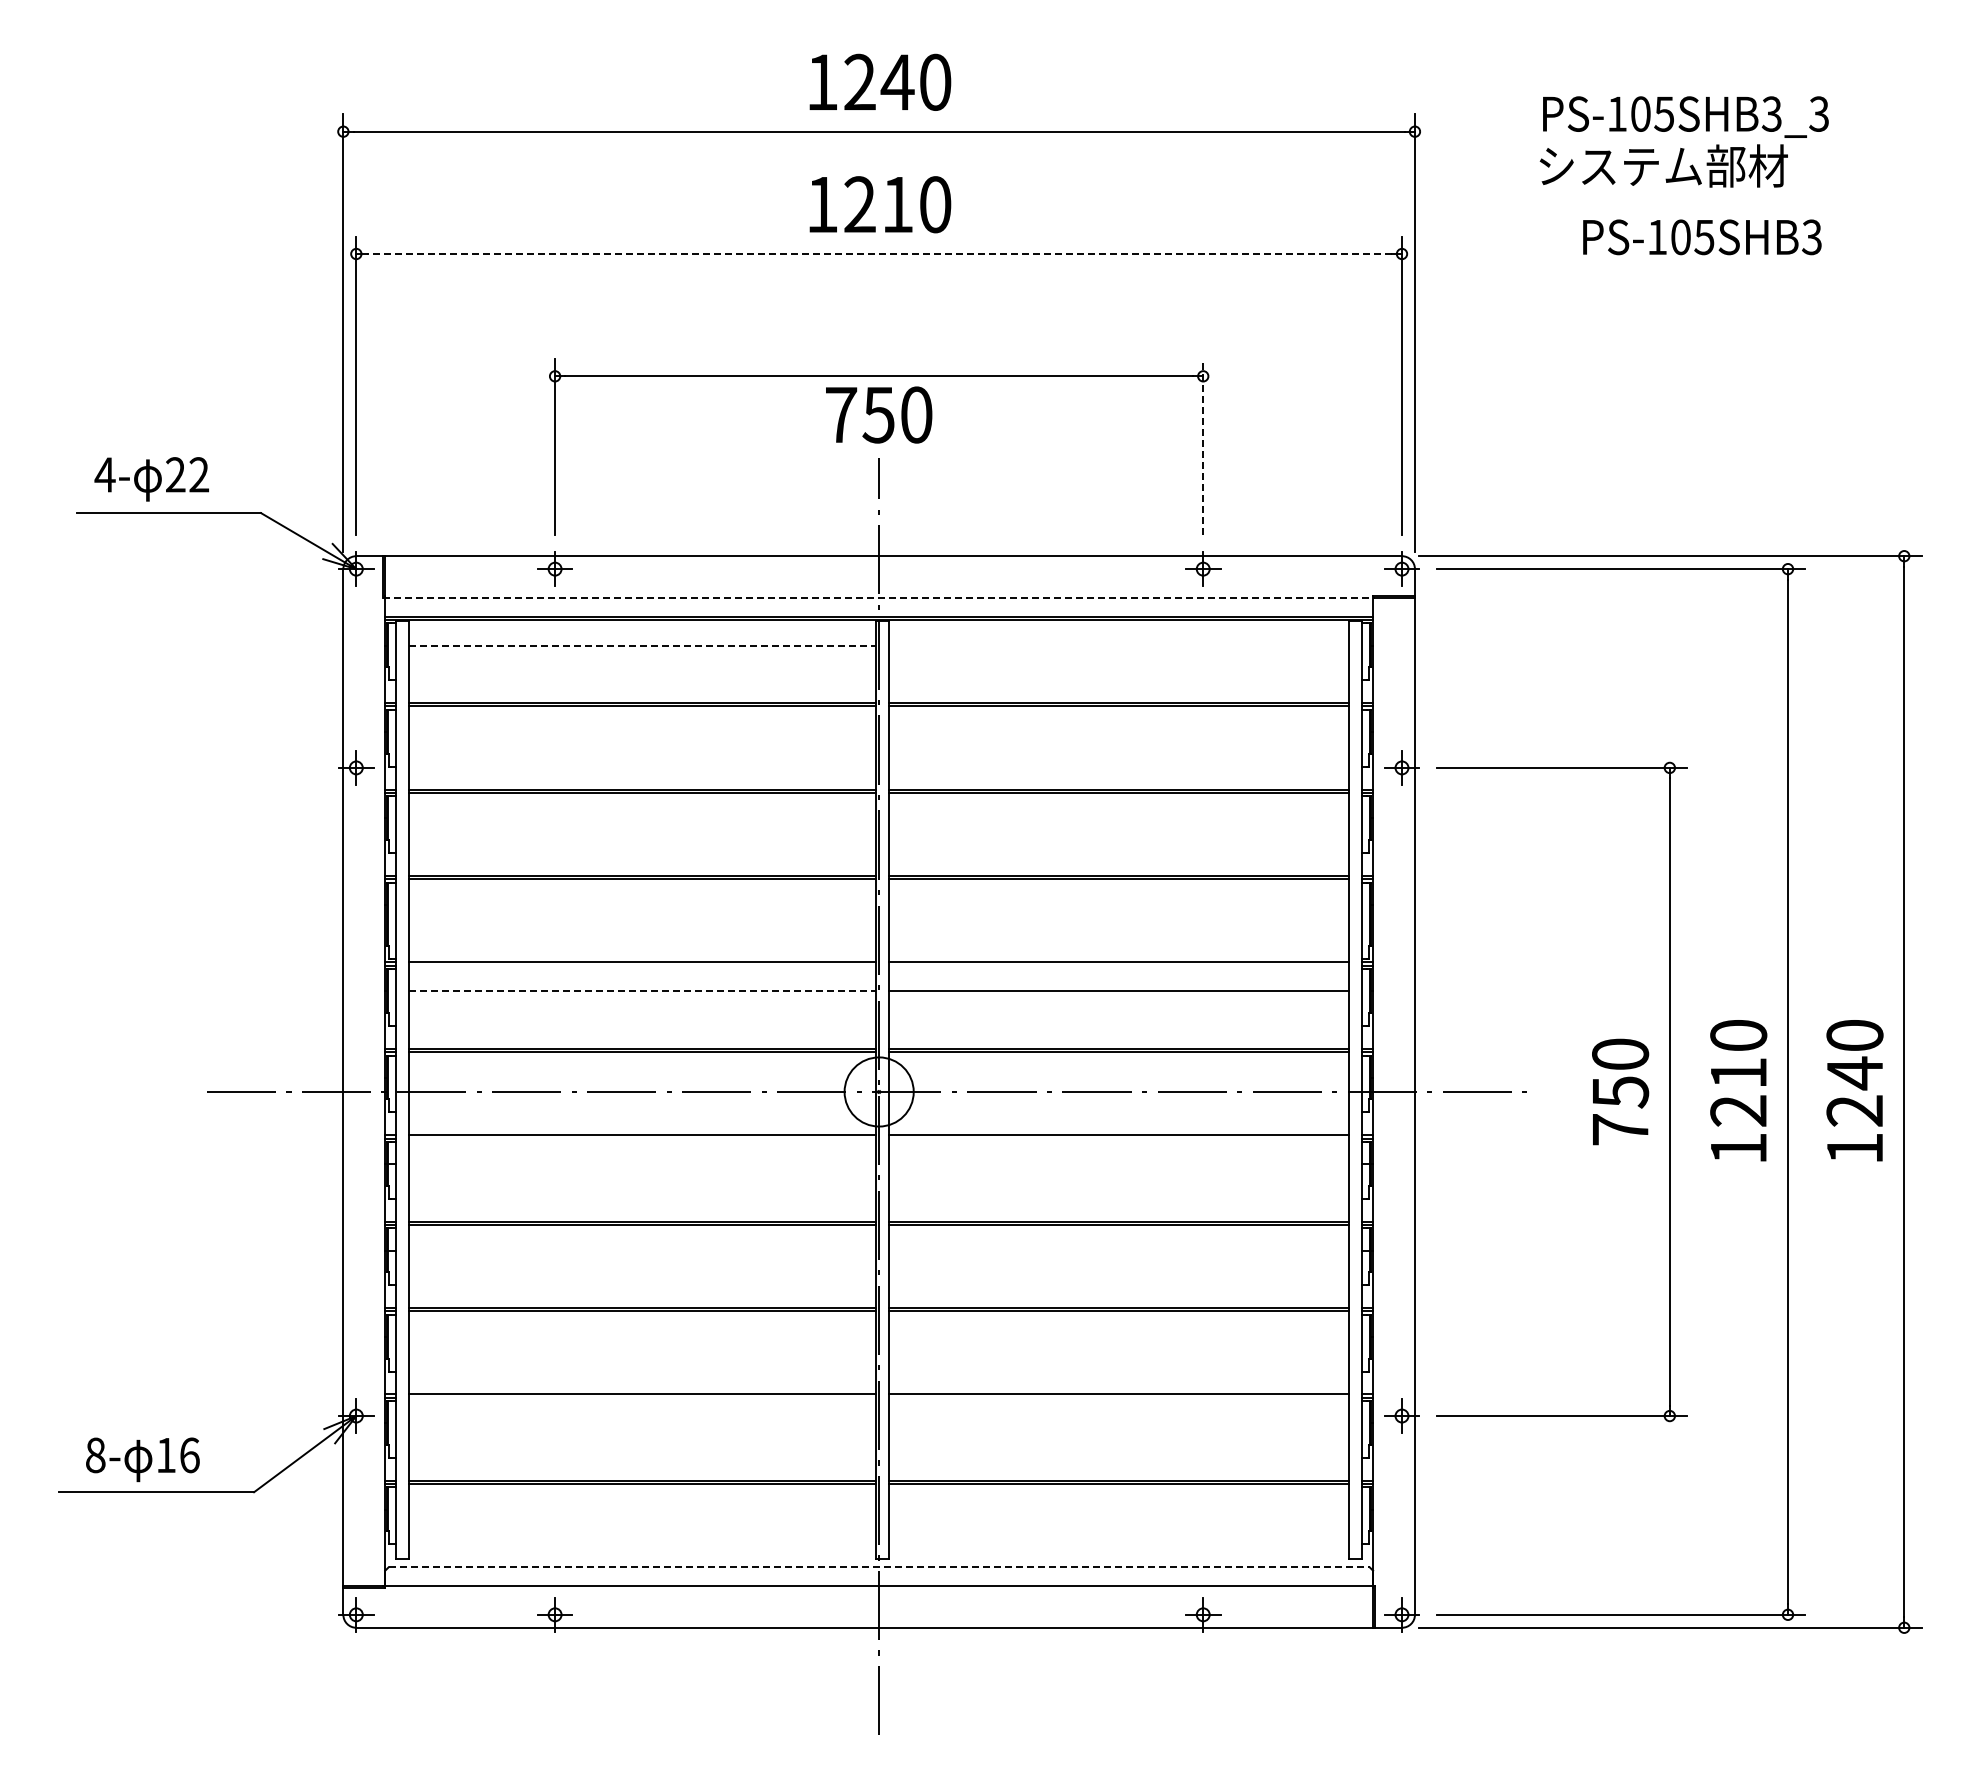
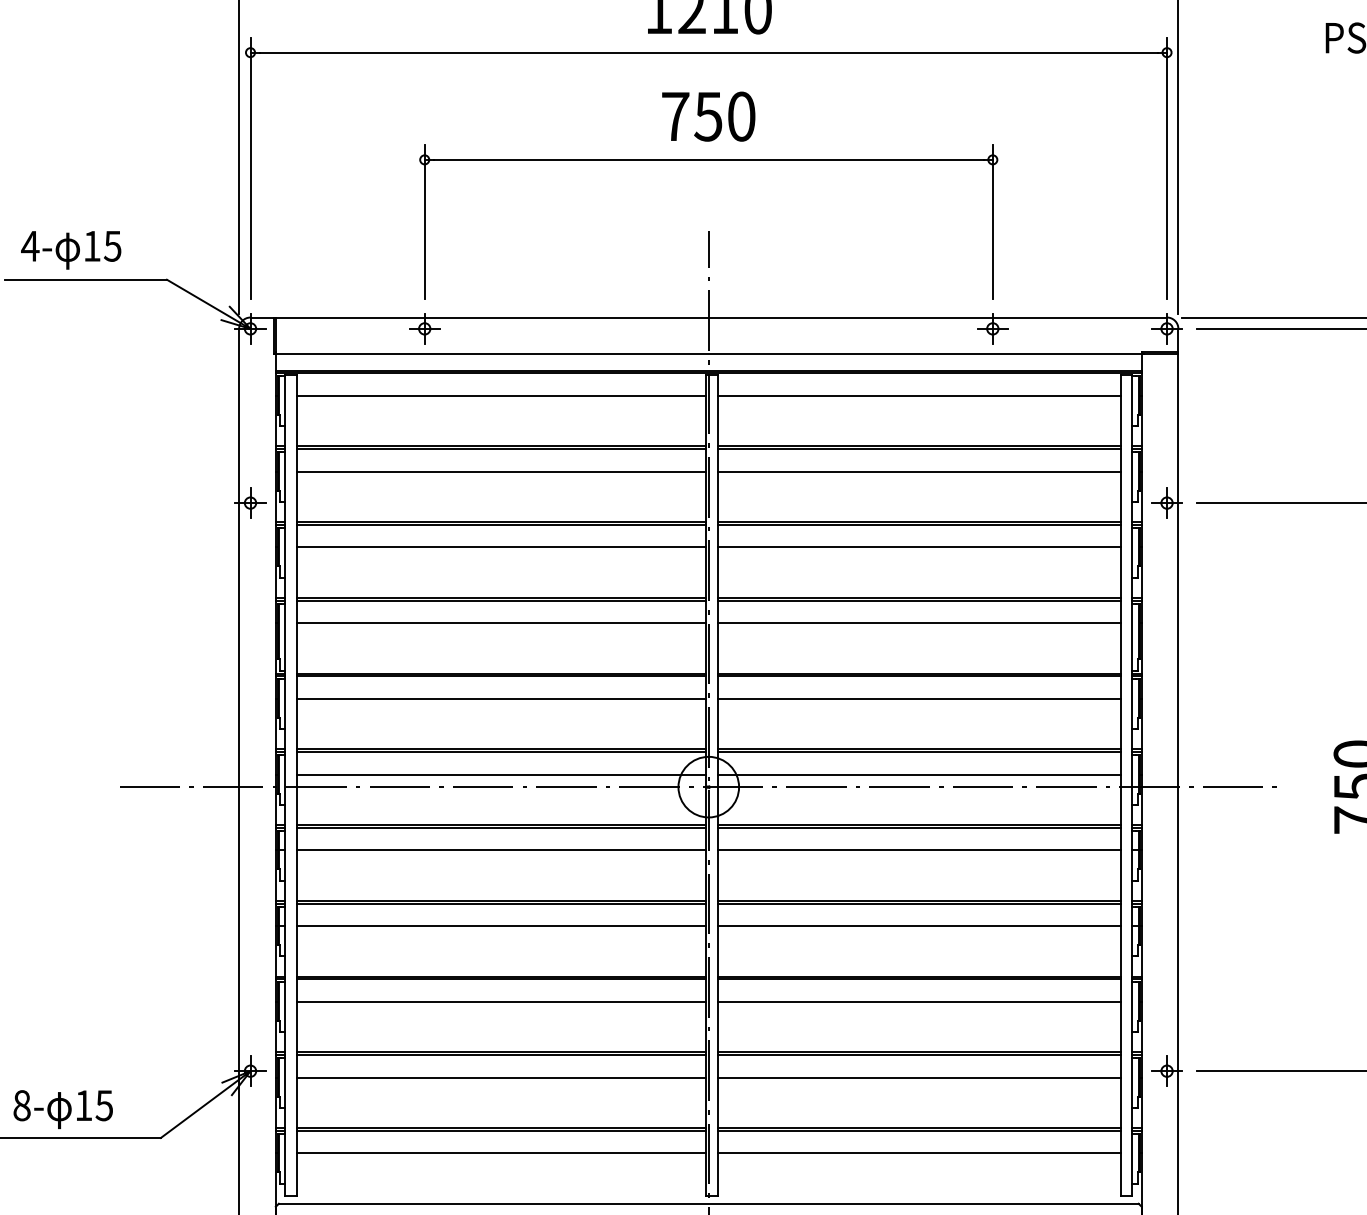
line: (878, 254) -> (708, 53), dashed -> solid
text: (879, 414) -> (709, 116), moved
line: (1203, 446) -> (993, 221), dashed -> solid
text: (187, 474) -> (102, 245), 22 -> 15
line: (879, 597) -> (709, 353), dashed -> solid
line: (642, 645) -> (501, 395), dashed -> solid
line: (1119, 645) -> (919, 395), added
line: (642, 732) -> (501, 472), added
line: (1119, 732) -> (919, 472), added
line: (642, 818) -> (501, 547), added
line: (1119, 818) -> (919, 547), added
line: (642, 904) -> (501, 622), added
line: (1119, 904) -> (919, 622), added
line: (642, 965) -> (501, 676), added
line: (1119, 965) -> (919, 676), added
line: (642, 991) -> (501, 699), dashed -> solid
line: (642, 1077) -> (501, 774), added
line: (1119, 1077) -> (919, 774), added
line: (642, 1138) -> (501, 827), added
line: (1119, 1138) -> (919, 827), added
line: (642, 1164) -> (501, 850), added
line: (1119, 1164) -> (919, 850), added
line: (642, 1250) -> (501, 926), added
line: (1119, 1250) -> (919, 926), added
line: (642, 1337) -> (501, 1002), added
line: (1119, 1337) -> (919, 1002), added
line: (642, 1397) -> (501, 1054), added
line: (1119, 1397) -> (919, 1054), added
line: (642, 1423) -> (501, 1077), added
line: (1119, 1423) -> (919, 1077), added
text: (189, 1455) -> (104, 1105), 16 -> 15
line: (642, 1509) -> (501, 1153), added
line: (1119, 1509) -> (919, 1153), added
line: (879, 1567) -> (709, 1203), dashed -> solid

